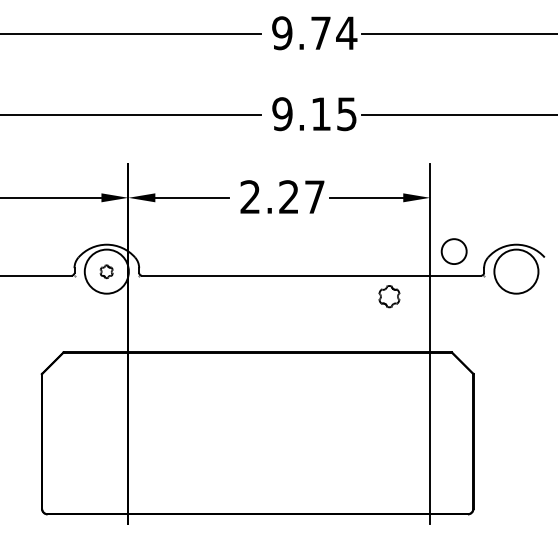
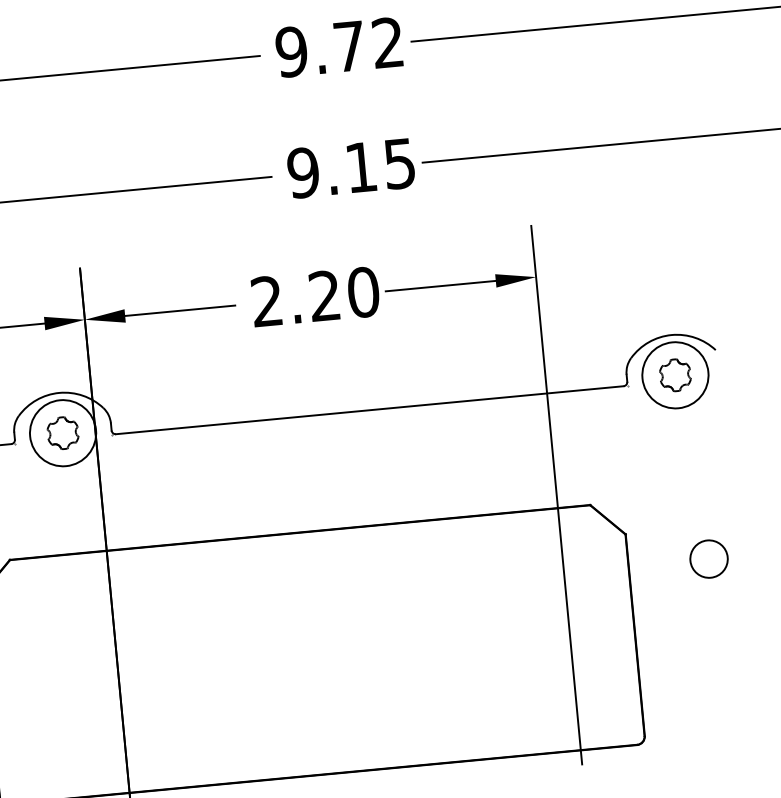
text: (346, 32) -> (387, 41), 9.74 -> 9.72
text: (314, 197) -> (363, 292), 2.27 -> 2.20
circle: (453, 251) -> (708, 559), moved
part: (106, 271) -> (62, 433), size x1.67
part: (389, 296) -> (675, 375), moved

